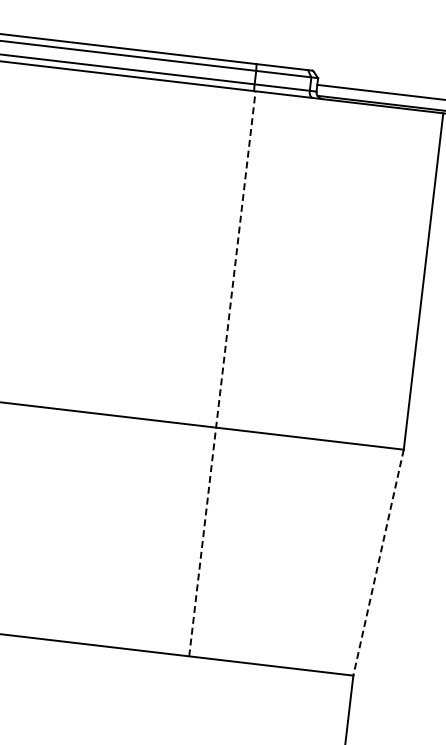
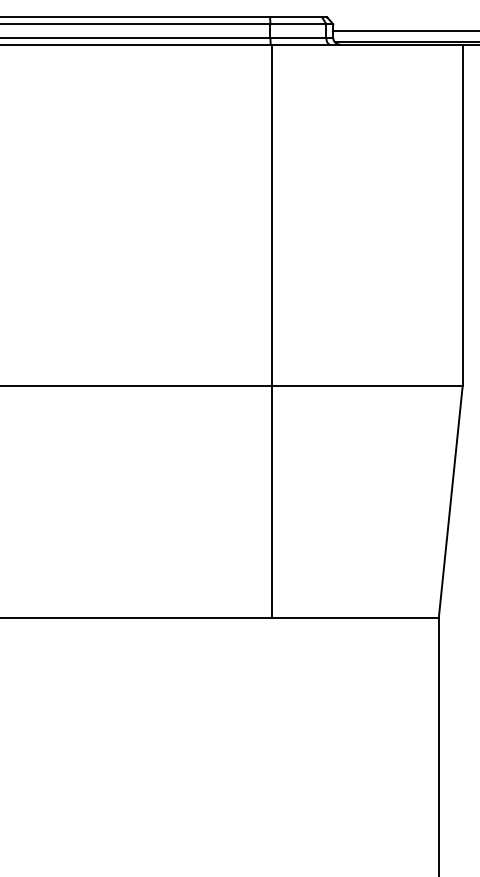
line: (222, 373) -> (272, 331), dashed -> solid
line: (378, 563) -> (450, 502), dashed -> solid

